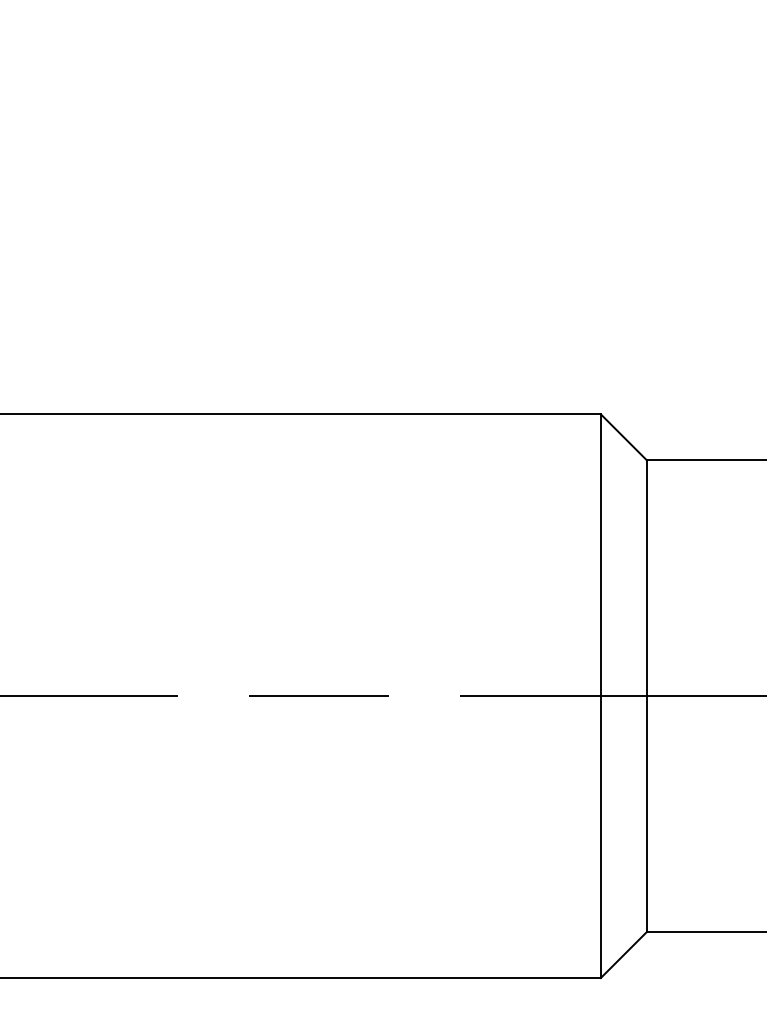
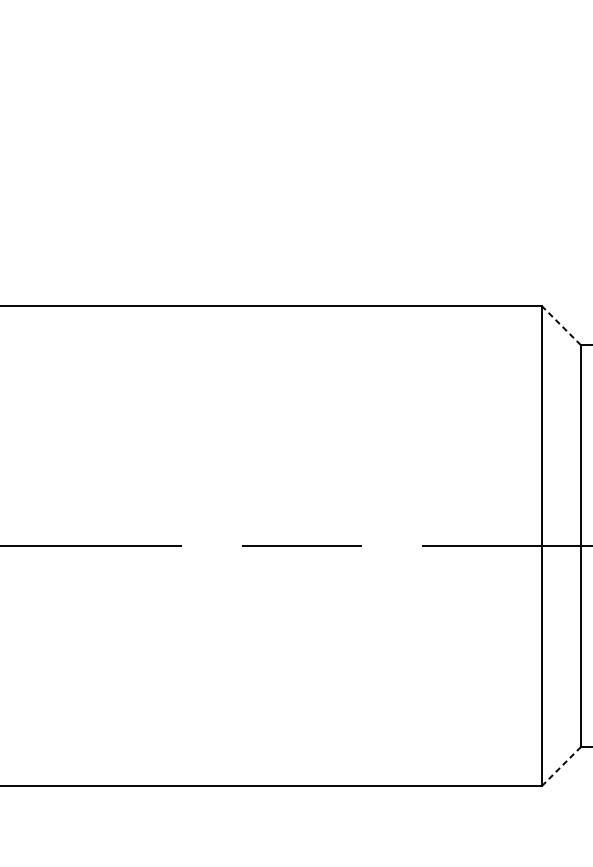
line: (623, 437) -> (561, 325), solid -> dashed
line: (623, 955) -> (561, 767), solid -> dashed

